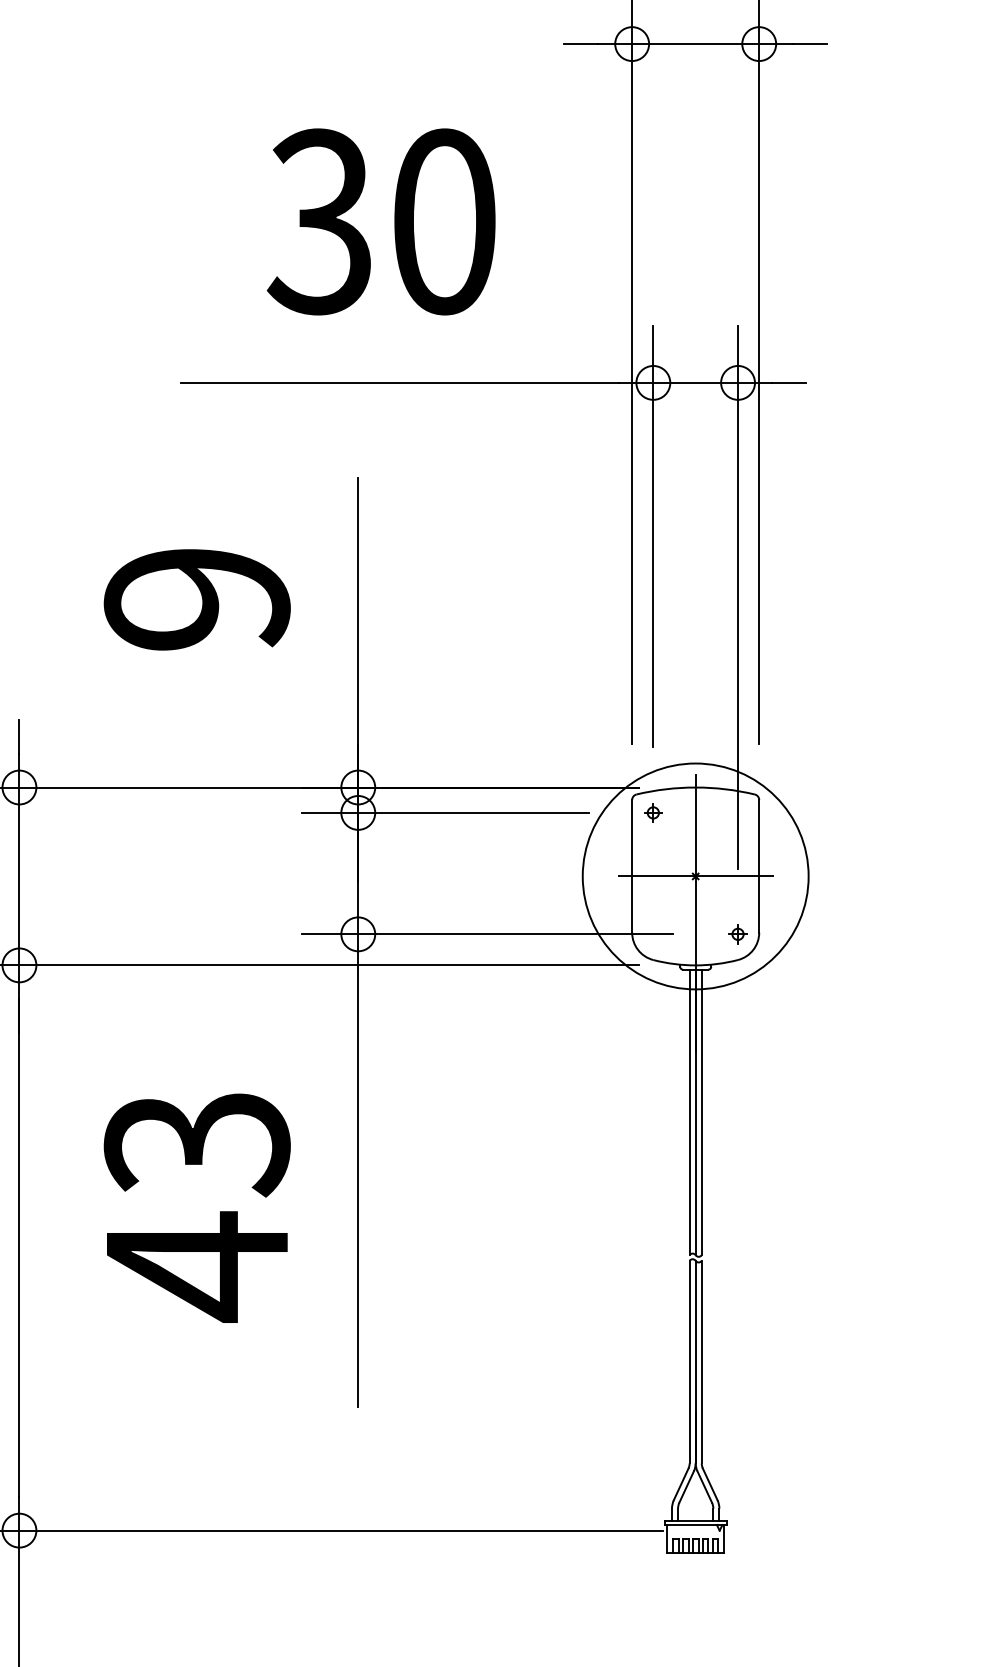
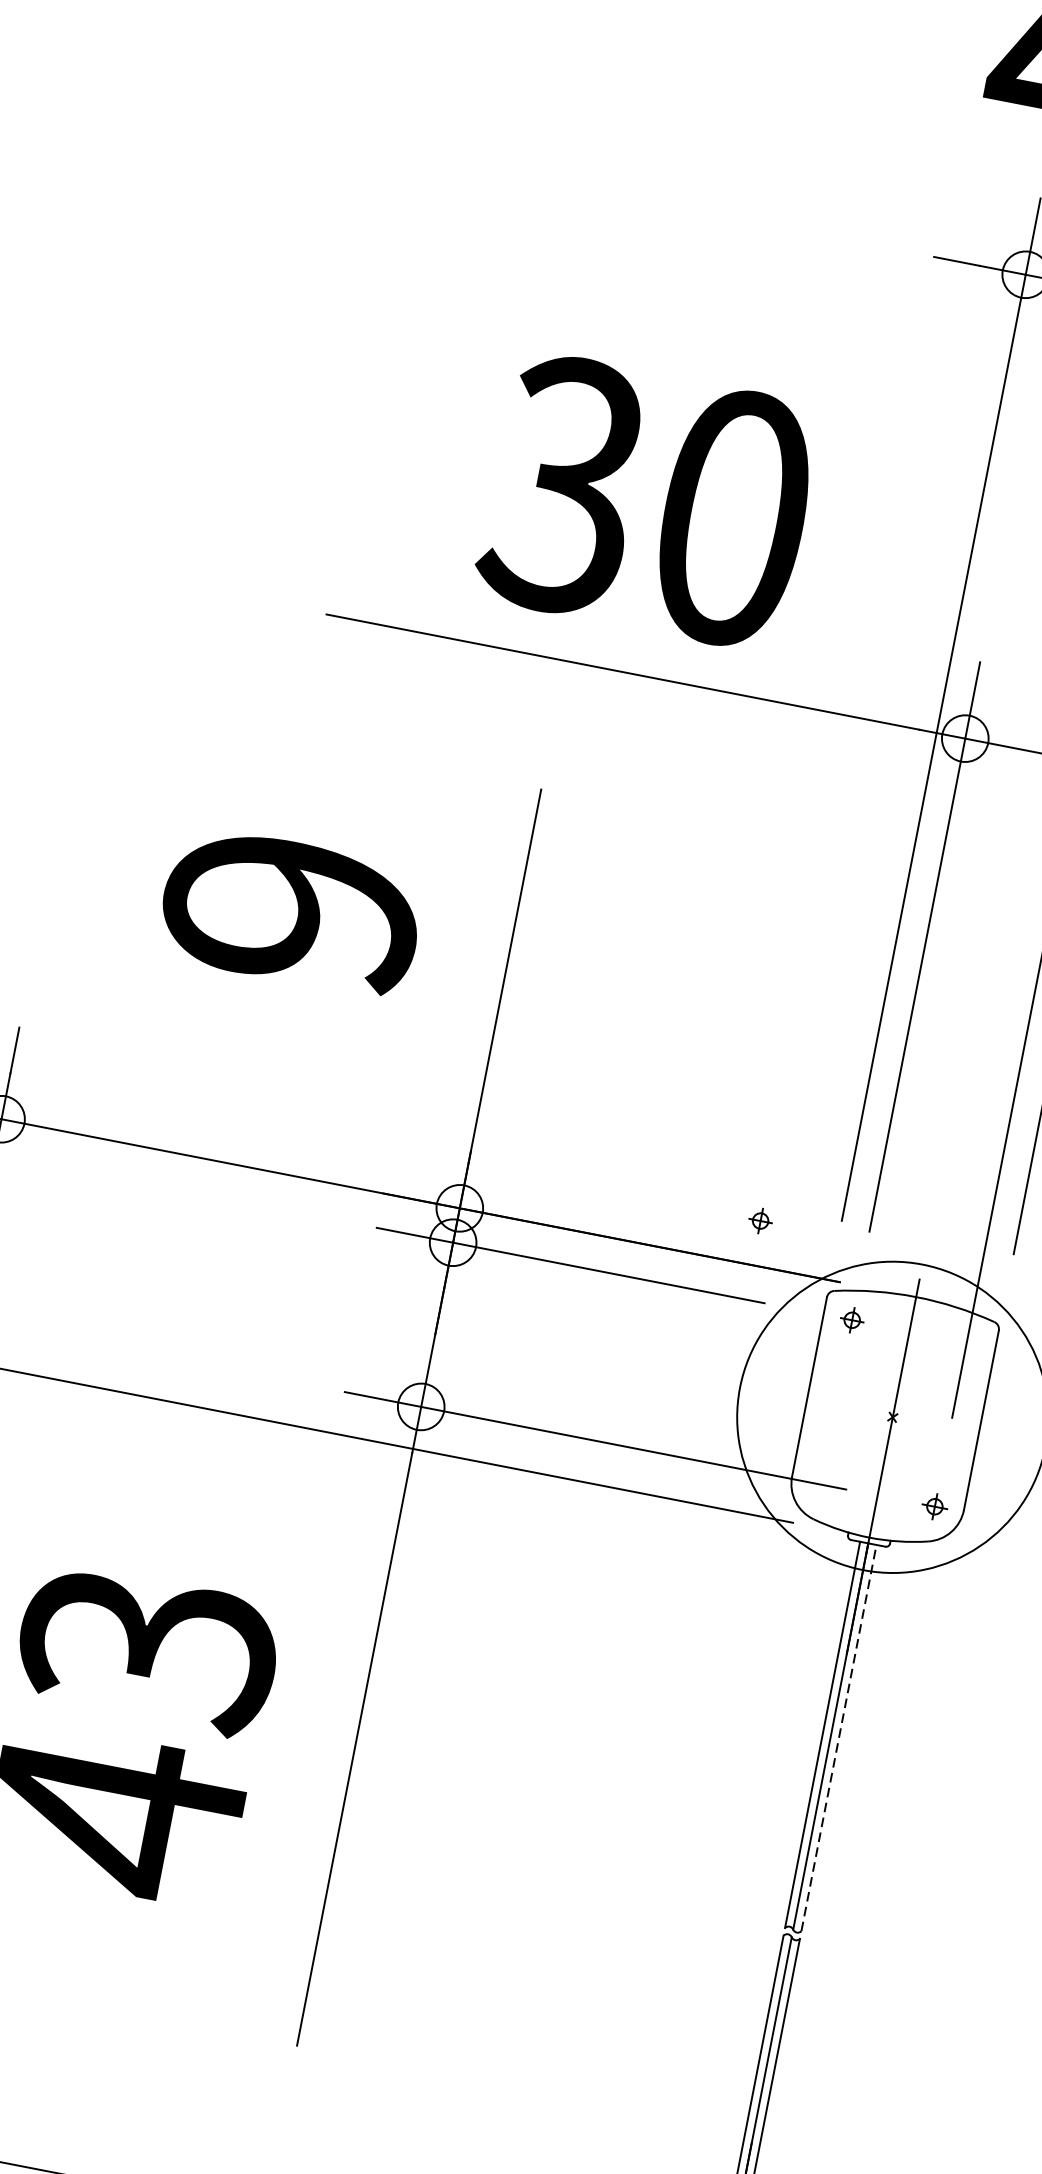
text: (380, 221) -> (646, 500), moved
part: (574, 754) -> (760, 1220), added
line: (695, 876) -> (892, 1417), removed
line: (701, 1112) -> (838, 1738), solid -> dashed

